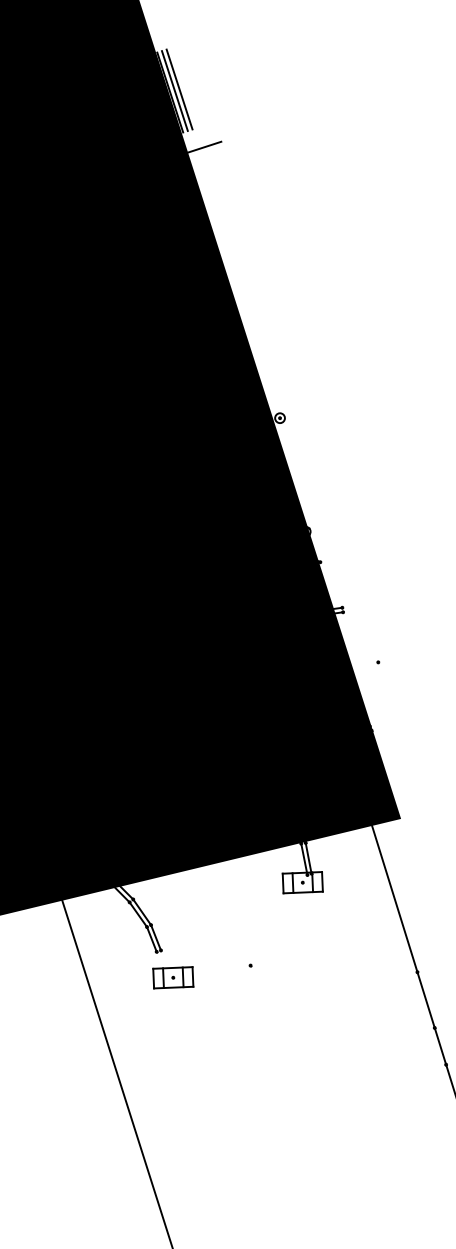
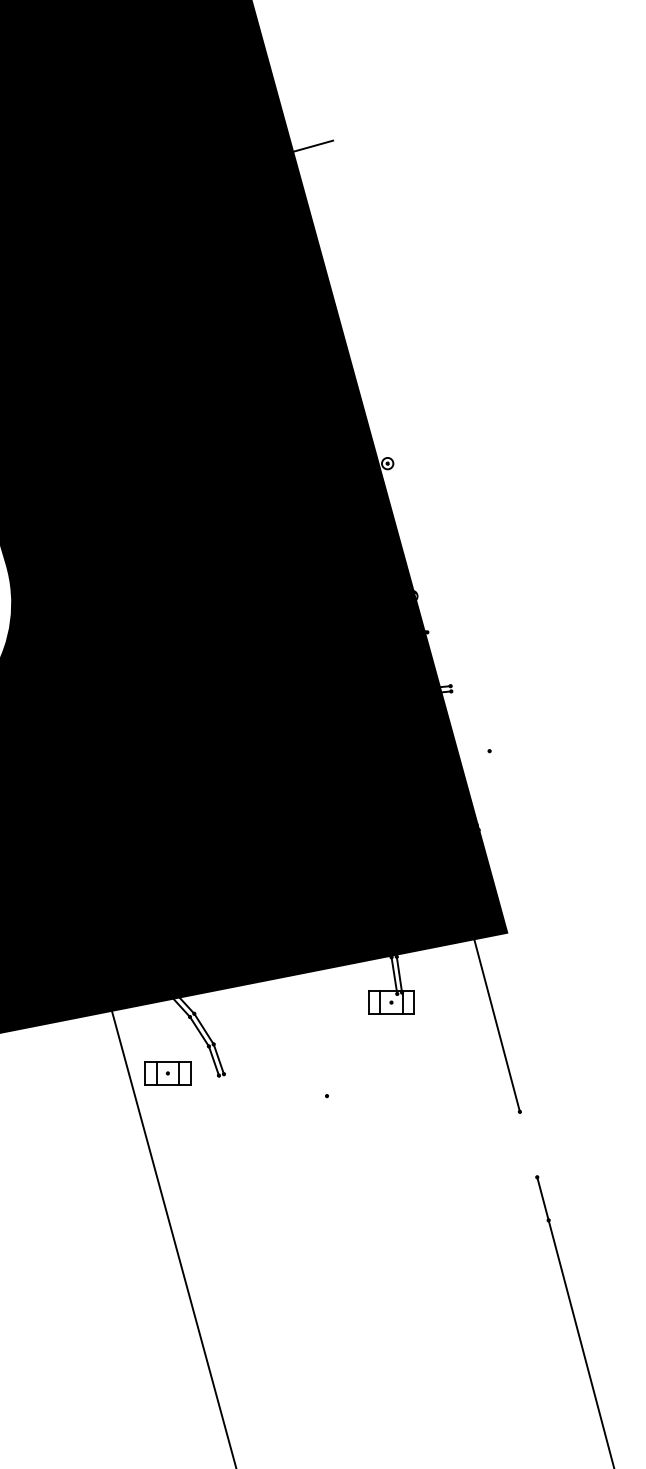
hatch: (172, 91) -> (278, 80), removed
part: (172, 977) -> (167, 1073), moved
line: (426, 1000) -> (528, 1144), removed

